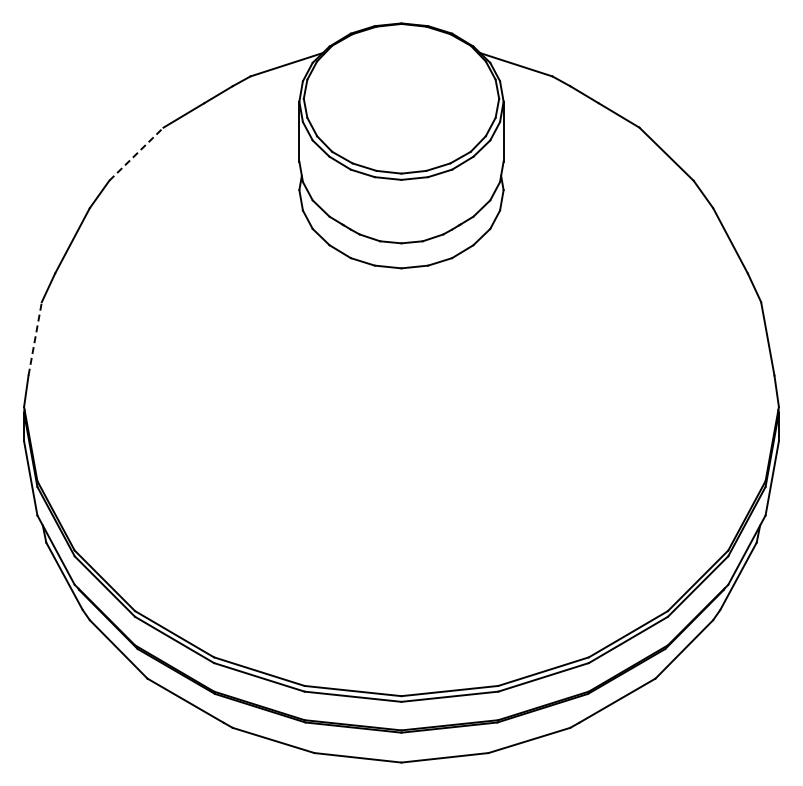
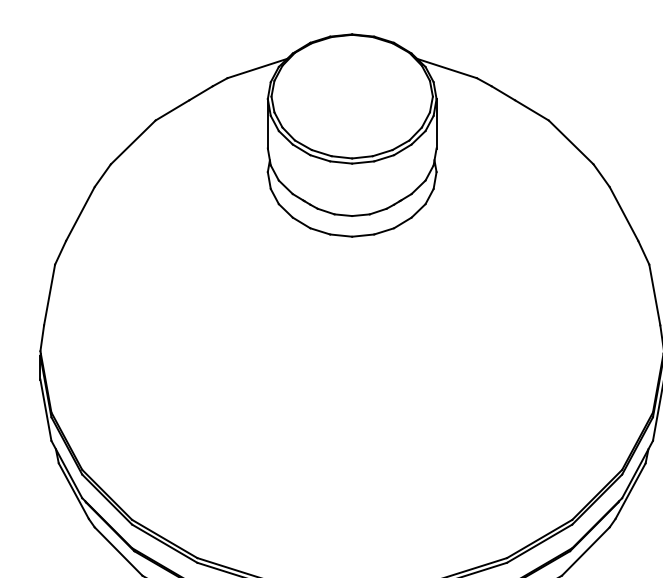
line: (136, 154) -> (133, 142), dashed -> solid
line: (35, 338) -> (49, 294), dashed -> solid

